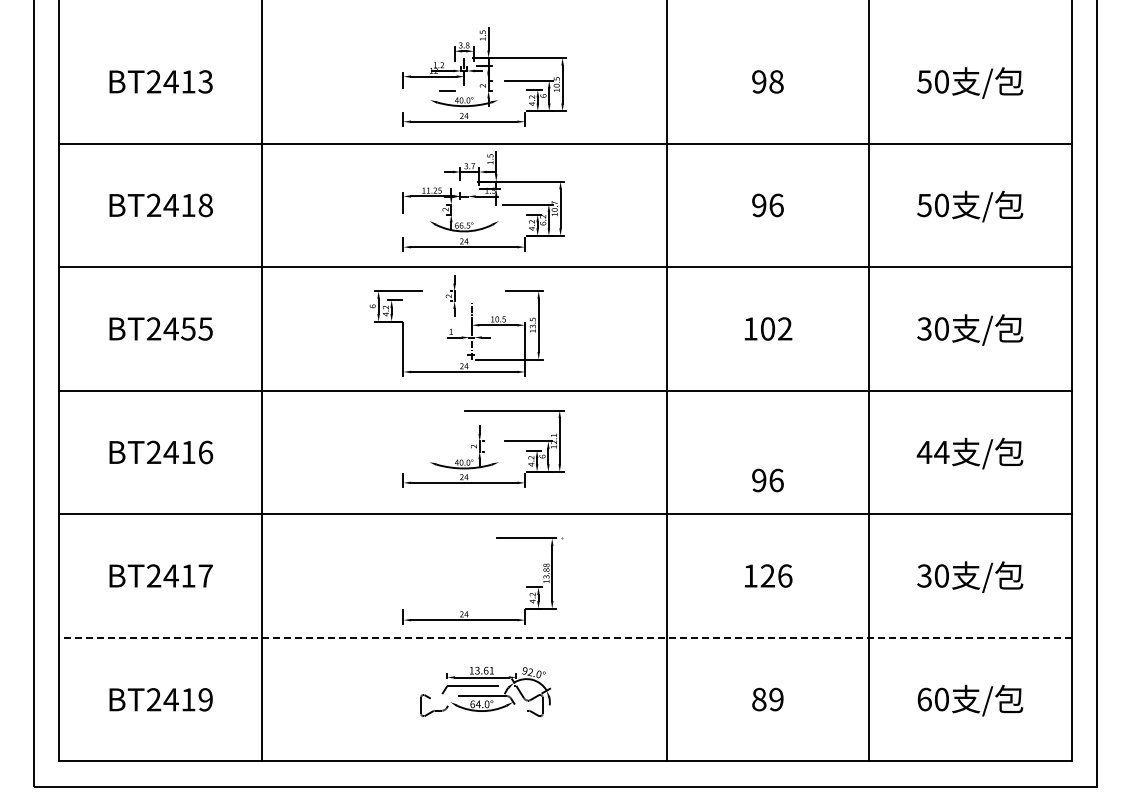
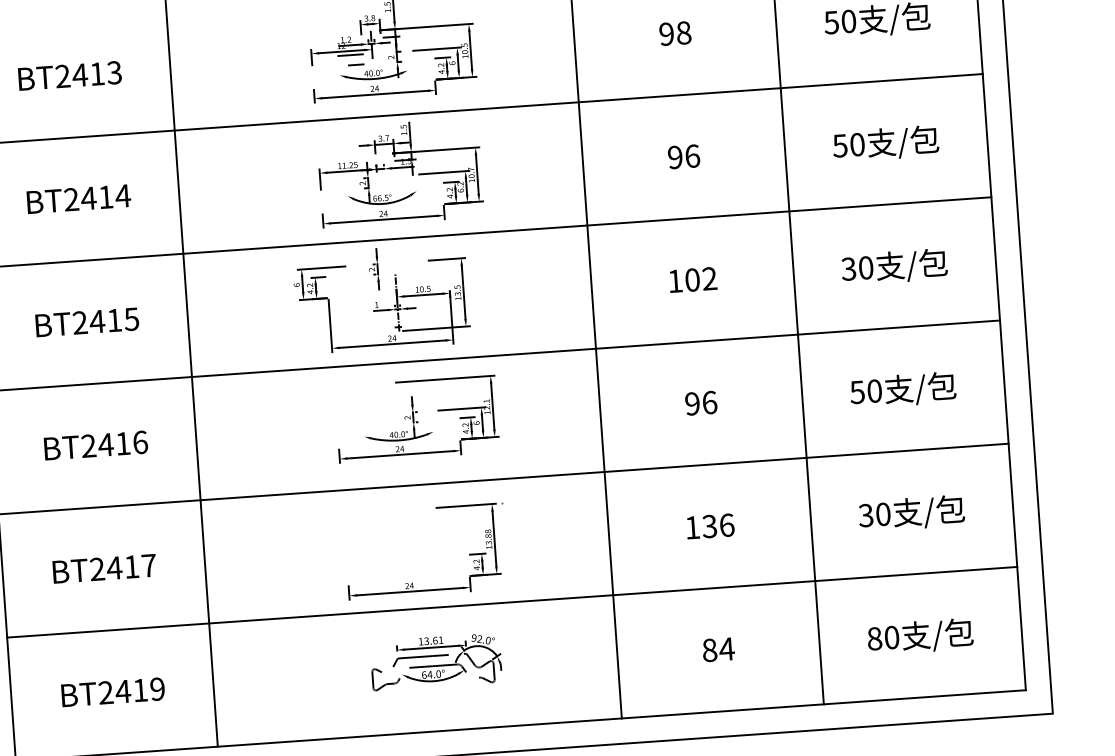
line: (442, 80) -> (350, 54), added
text: (205, 205) -> (122, 196), BT2418 -> BT2414
text: (188, 328) -> (114, 320), BT2455 -> BT2415
text: (932, 452) -> (865, 391), 44 -> 50
text: (767, 480) -> (700, 403), moved
text: (767, 575) -> (709, 526), 126 -> 136
line: (565, 637) -> (512, 601), dashed -> solid
text: (776, 699) -> (727, 649), 89 -> 84
text: (924, 699) -> (874, 638), 60 -> 80

